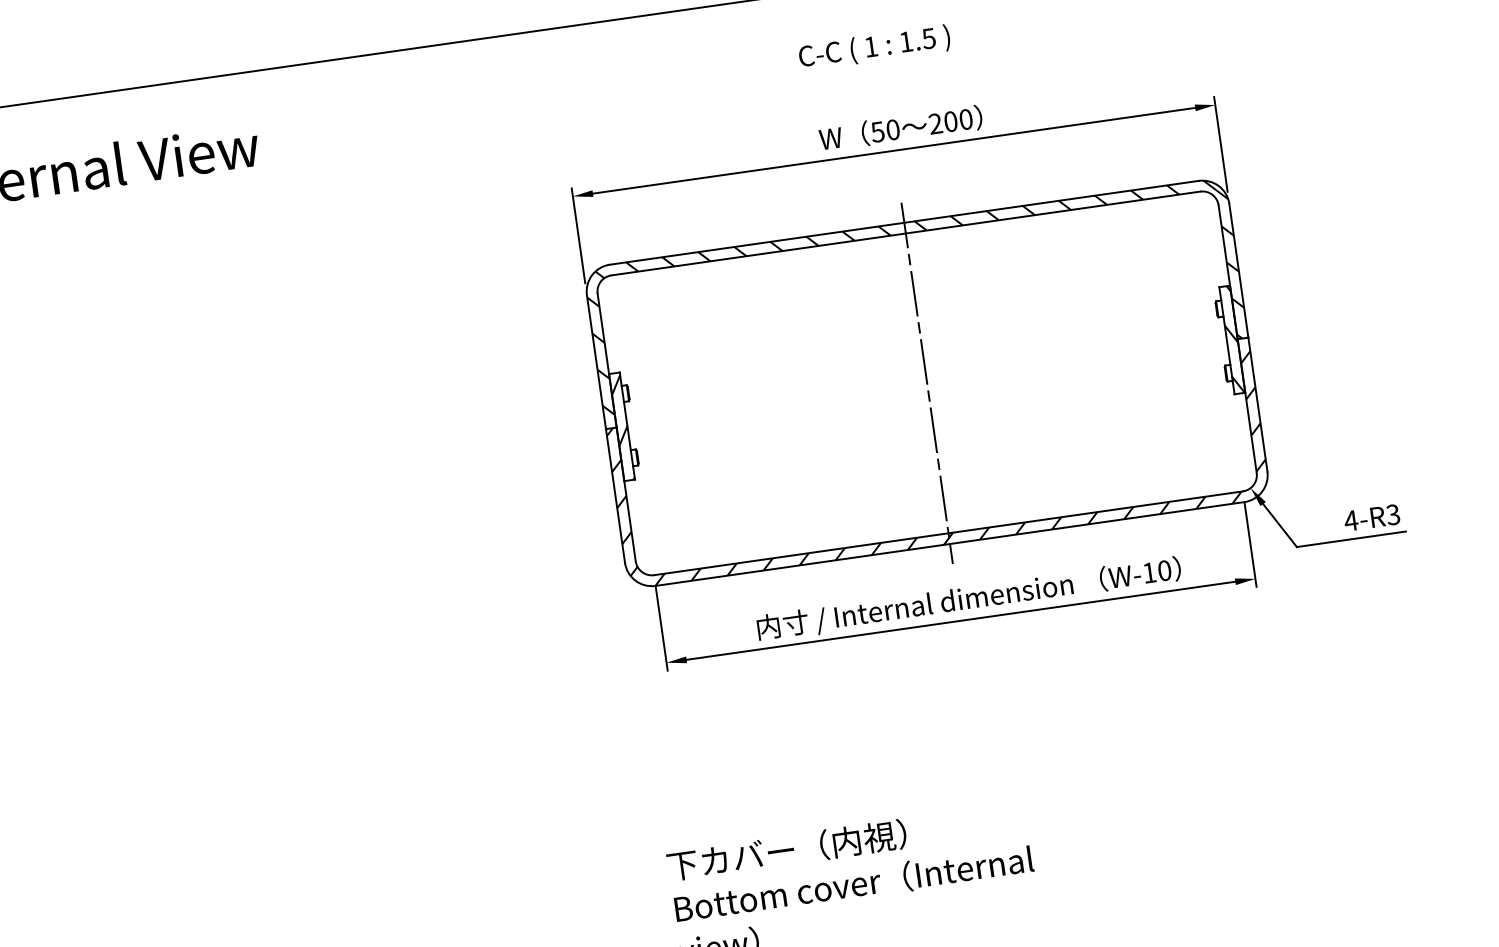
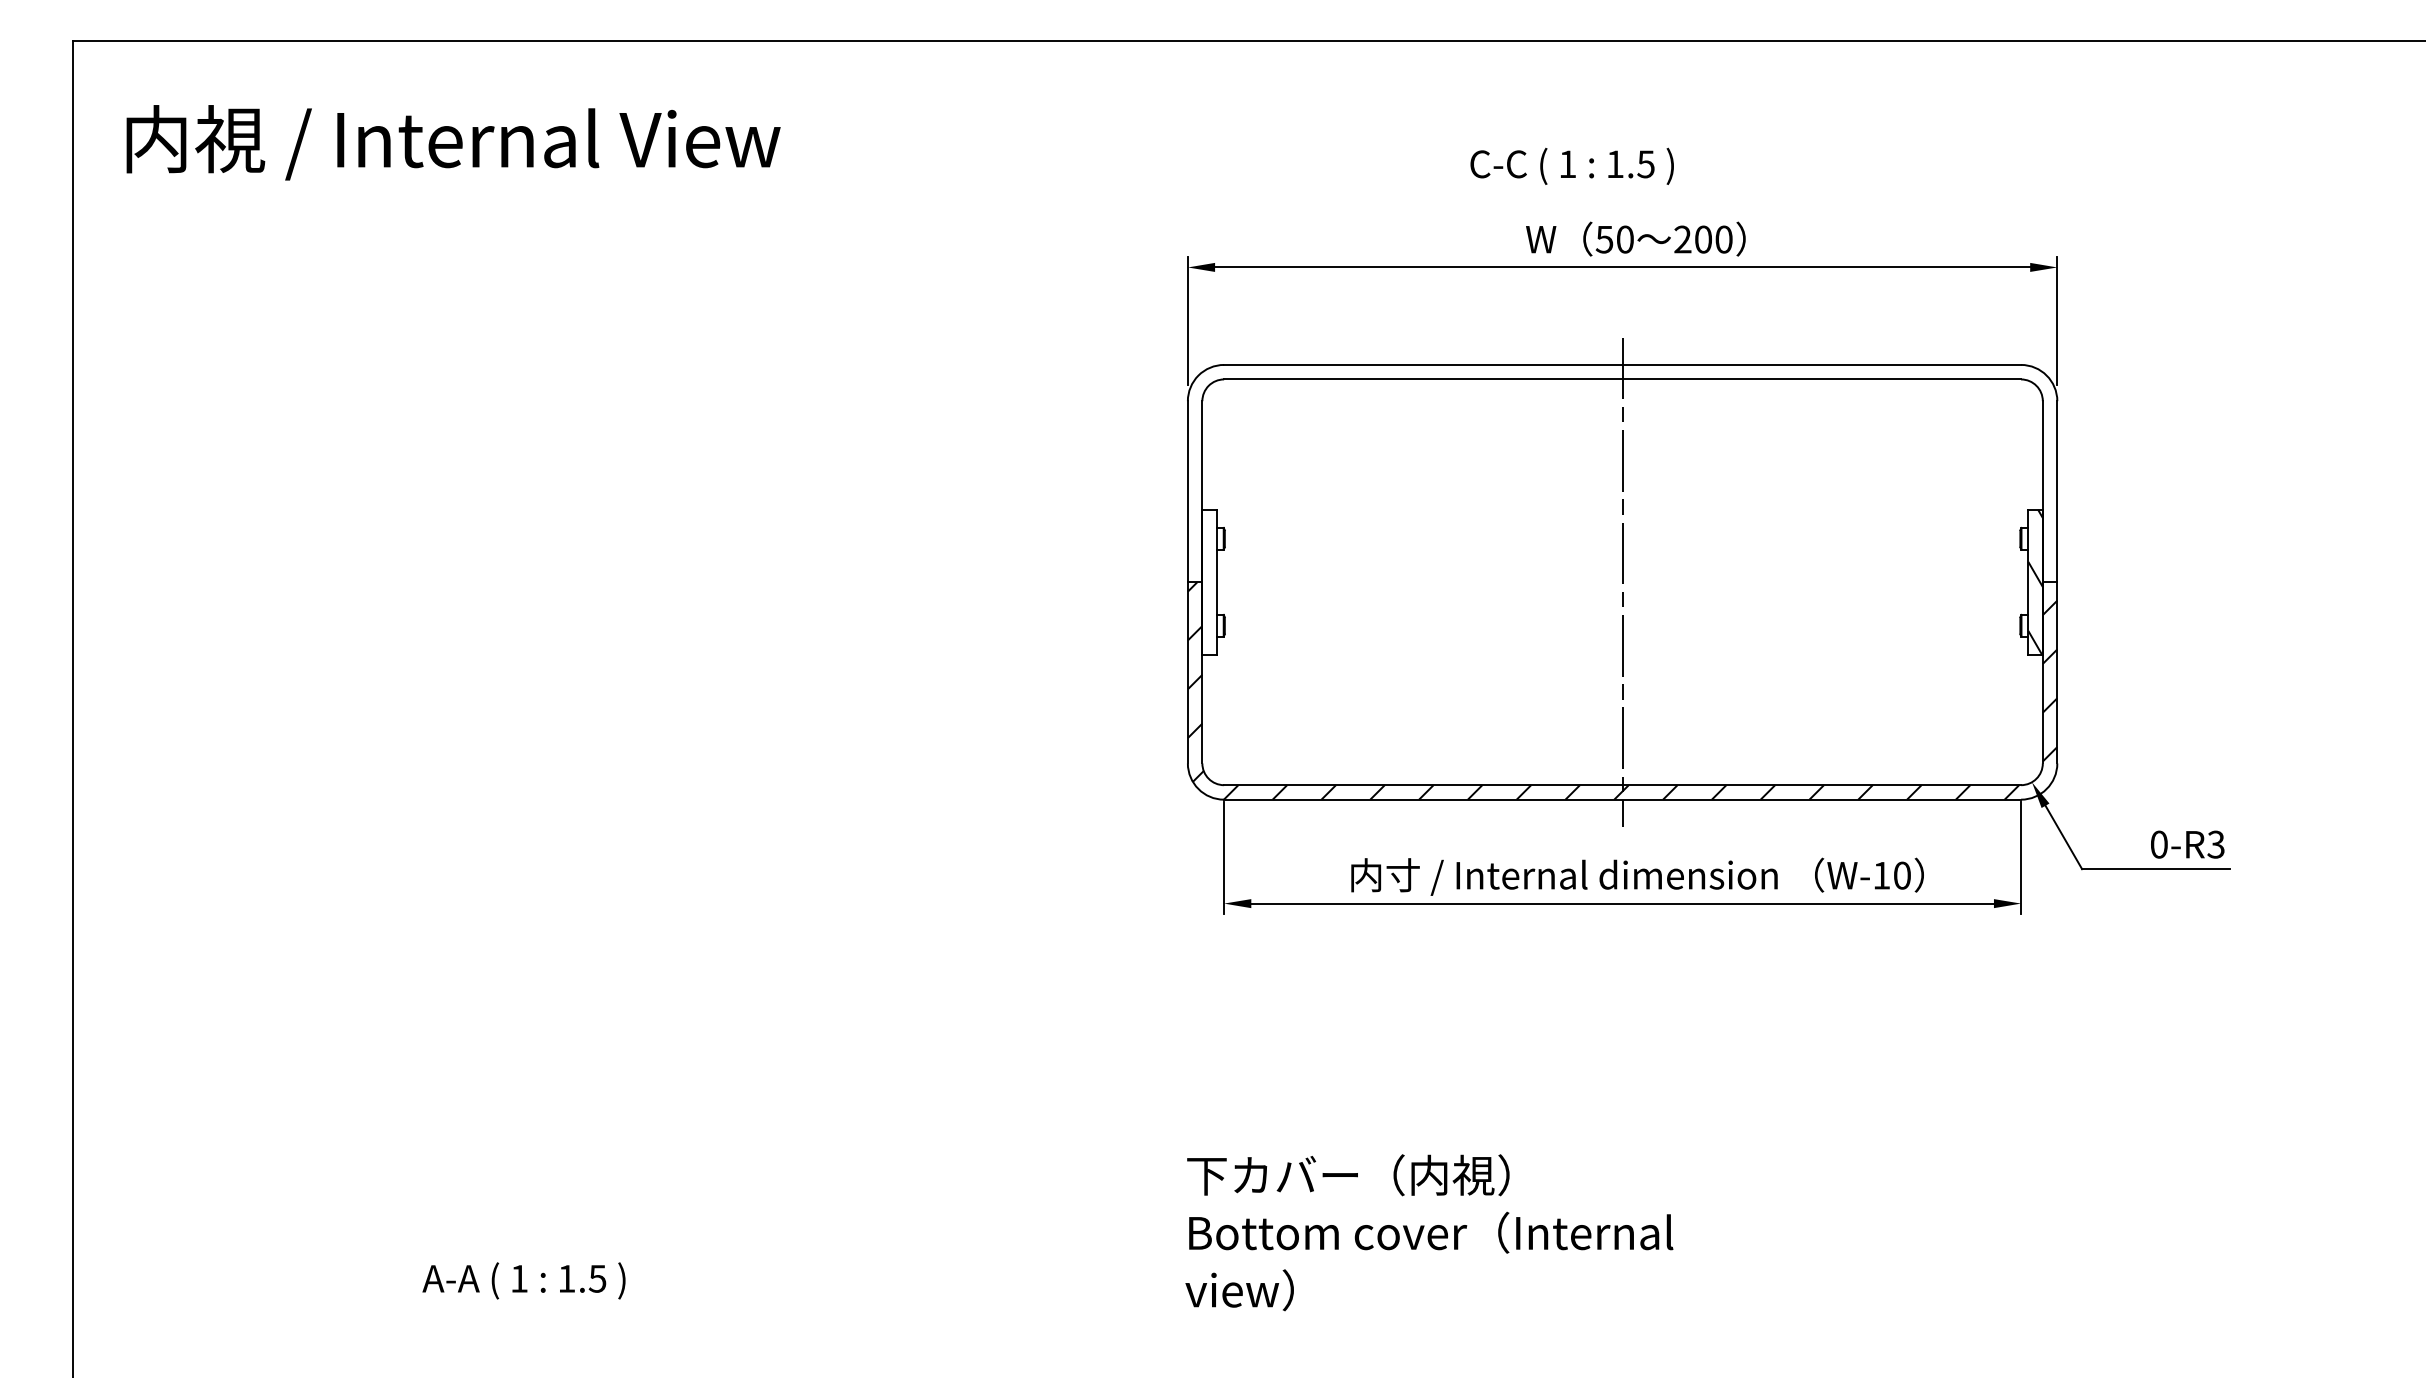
text: (874, 47) -> (1571, 165), moved
hatch: (915, 303) -> (1622, 473), removed
hatch: (622, 427) -> (1209, 583), removed
text: (1350, 520) -> (2158, 844), 4-R3 -> 0-R3

